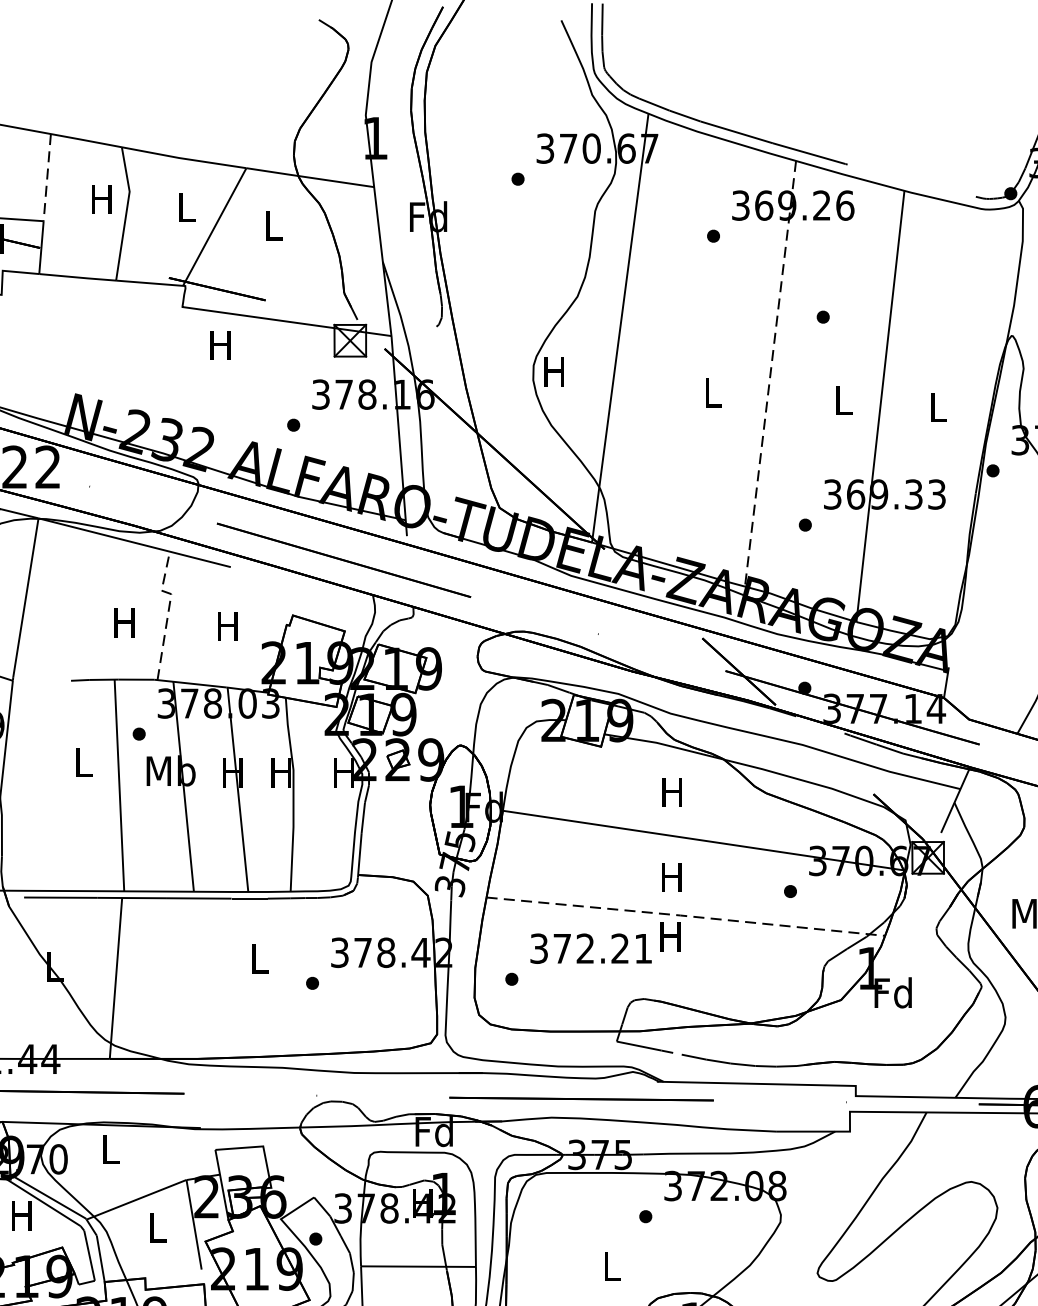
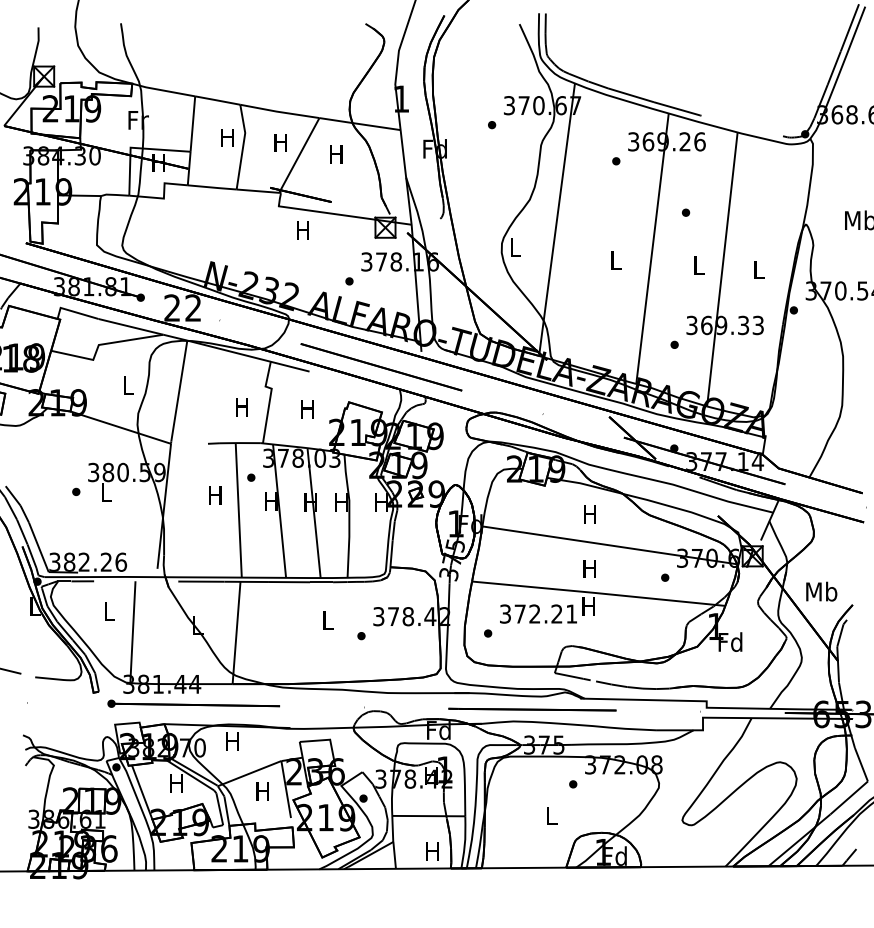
line: (46, 178) -> (192, 124), dashed -> solid
text: (185, 206) -> (280, 142), L -> H
text: (273, 225) -> (336, 154), L -> H
text: (553, 371) -> (514, 247), H -> L
line: (770, 375) -> (652, 249), dashed -> solid
line: (169, 609) -> (270, 398), dashed -> solid
text: (82, 762) -> (215, 495), L -> H
text: (170, 769) -> (271, 500), Mb -> H
line: (685, 916) -> (598, 593), dashed -> solid
text: (109, 1149) -> (232, 741), L -> H
text: (156, 1227) -> (262, 791), L -> H

